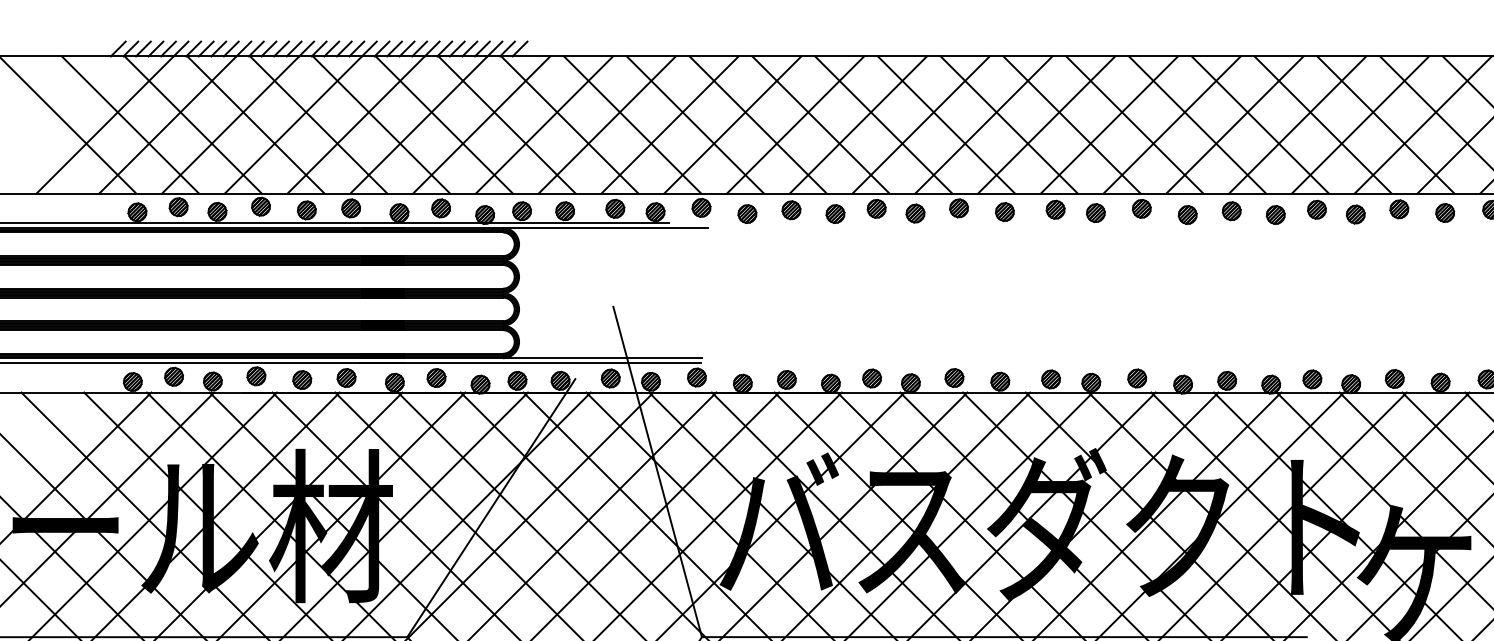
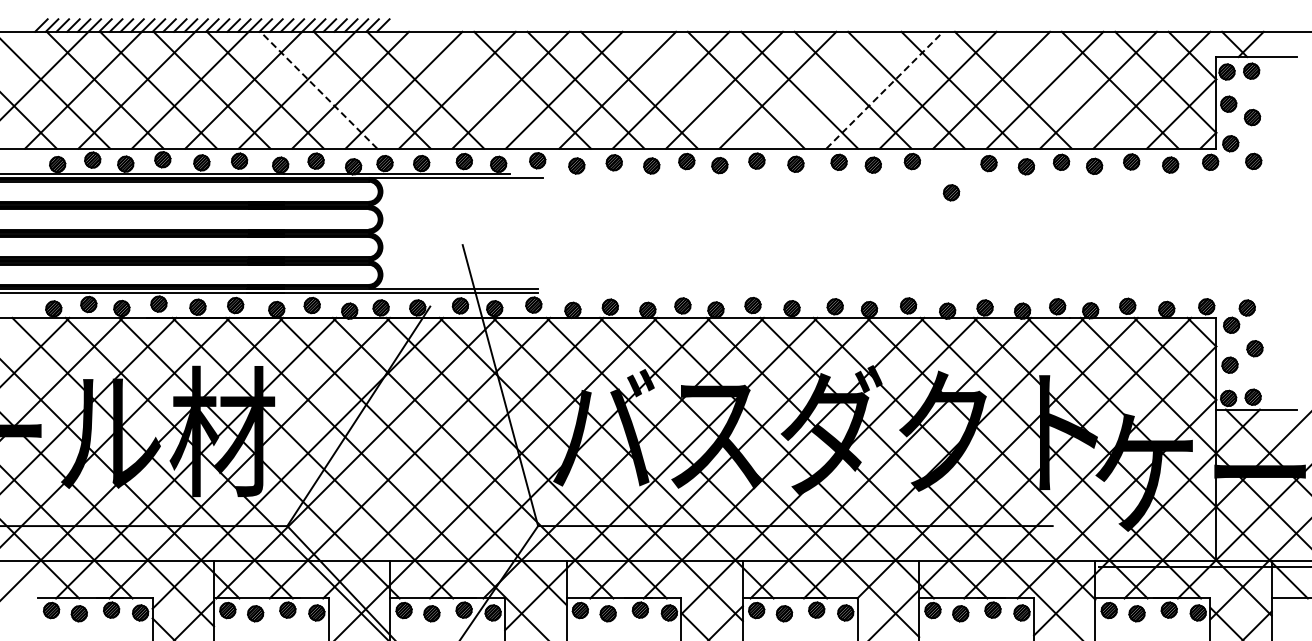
line: (631, 124) -> (478, 89), removed
line: (883, 124) -> (692, 89), removed
line: (1045, 124) -> (830, 89), removed
line: (1322, 124) -> (1066, 89), removed
line: (443, 125) -> (318, 90), solid -> dashed
line: (1108, 125) -> (884, 90), solid -> dashed
part: (1187, 214) -> (951, 192), moved

